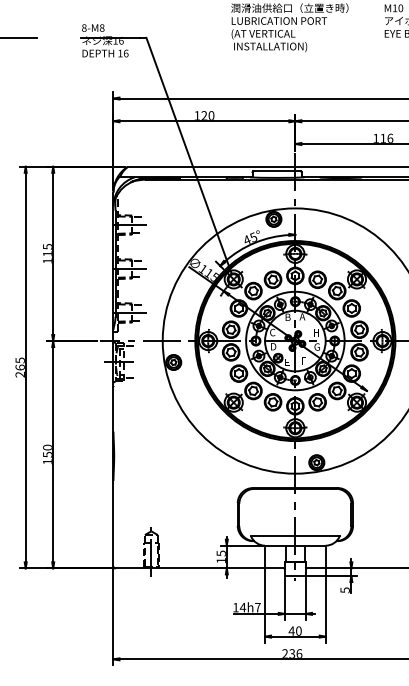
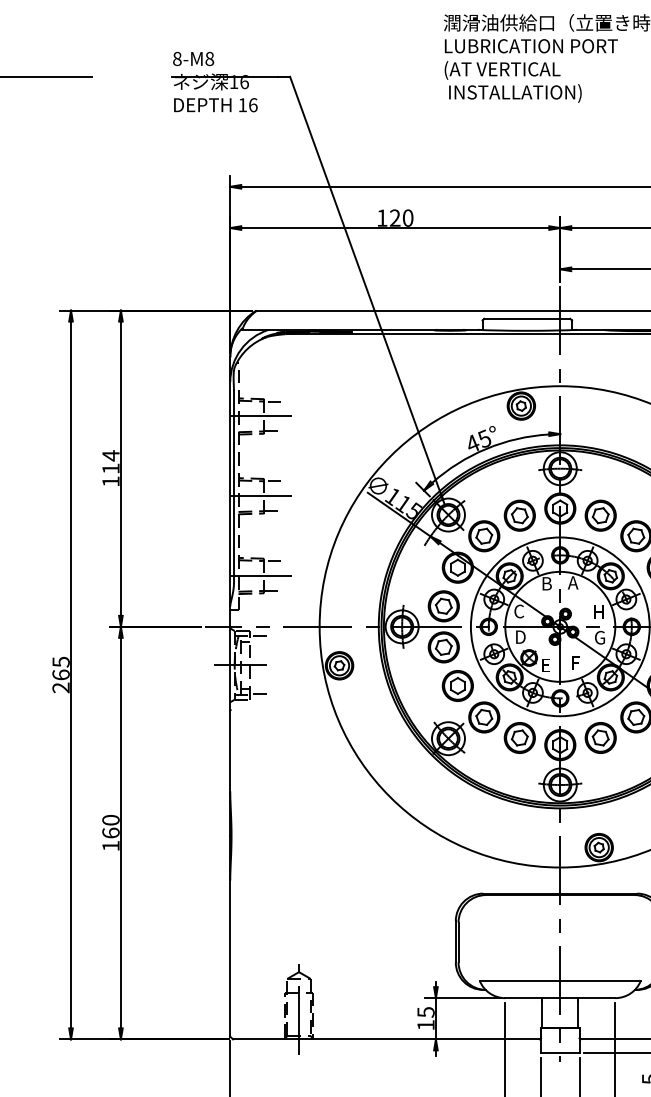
text: (47, 246) -> (110, 455), 115 -> 114
text: (47, 454) -> (110, 832), 150 -> 160

